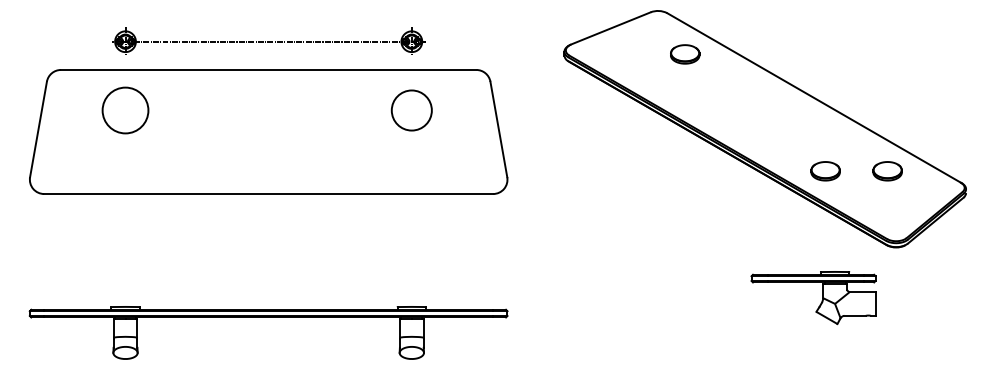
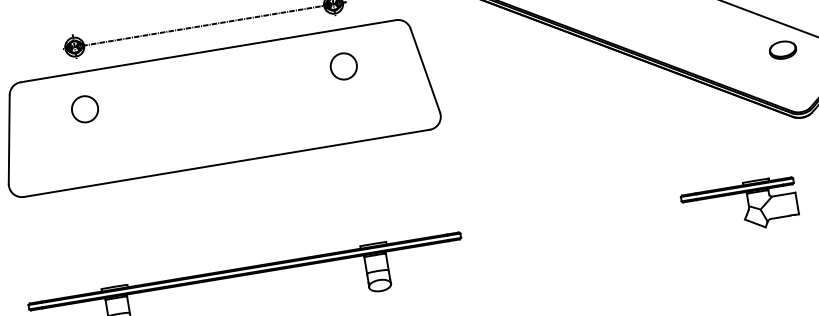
circle: (125, 110) -> (85, 109), size x0.62
circle: (411, 110) -> (343, 66), size x0.71
part: (825, 171) -> (726, 59), removed
part: (821, 300) -> (747, 208), moved

